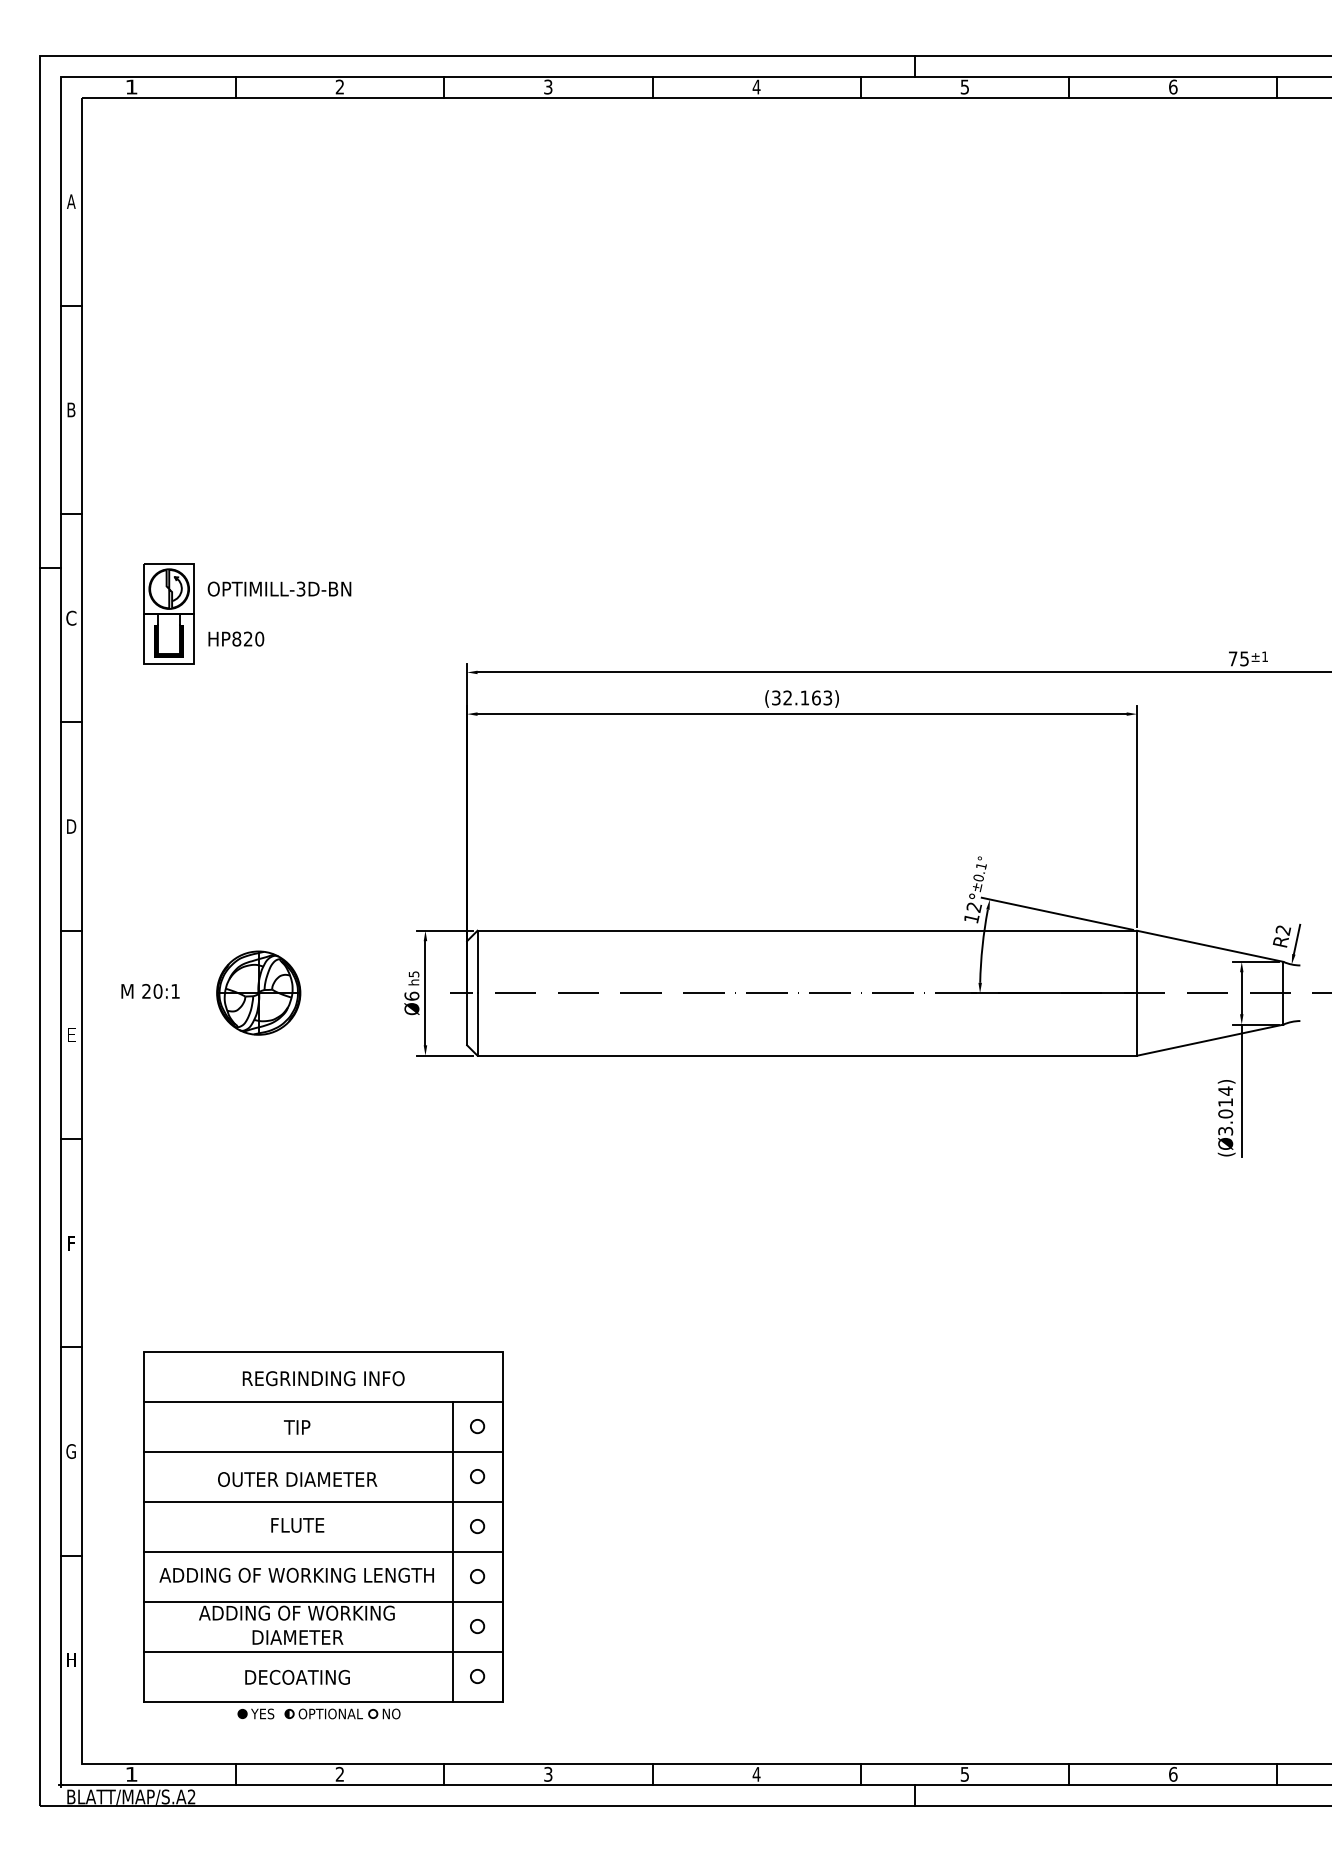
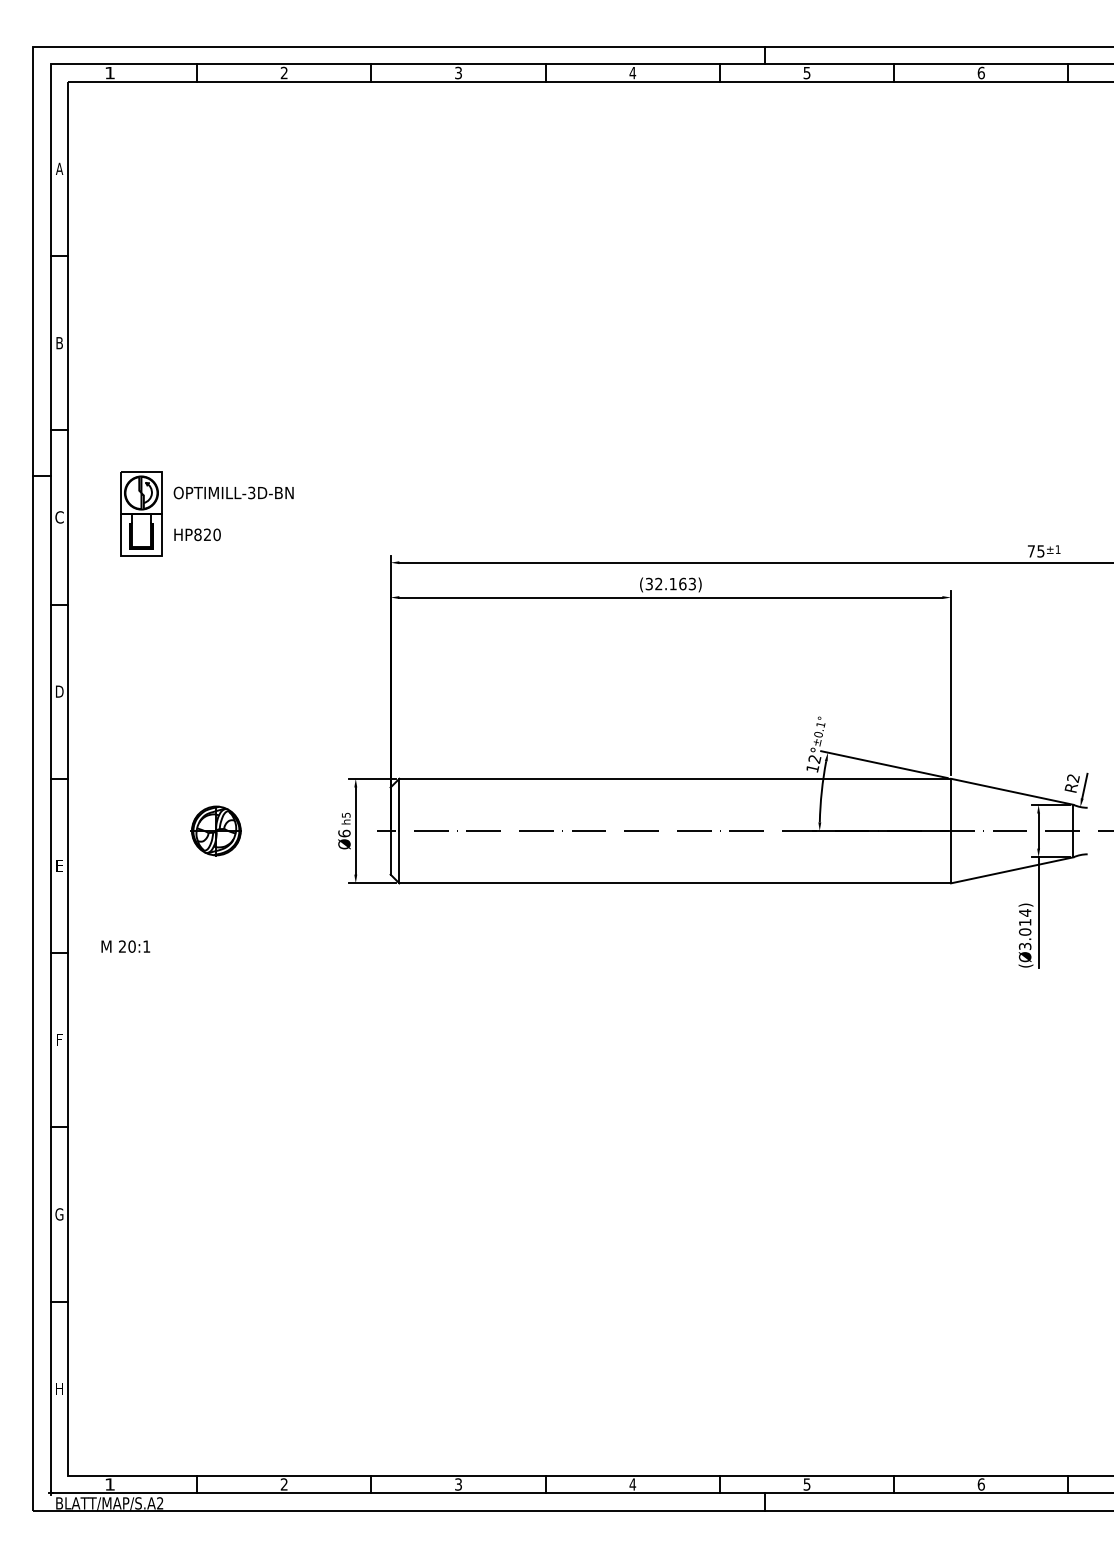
text: (150, 991) -> (125, 946), moved
part: (258, 992) -> (216, 830), size x0.7
part: (323, 1535) -> (270, 1284), removed

